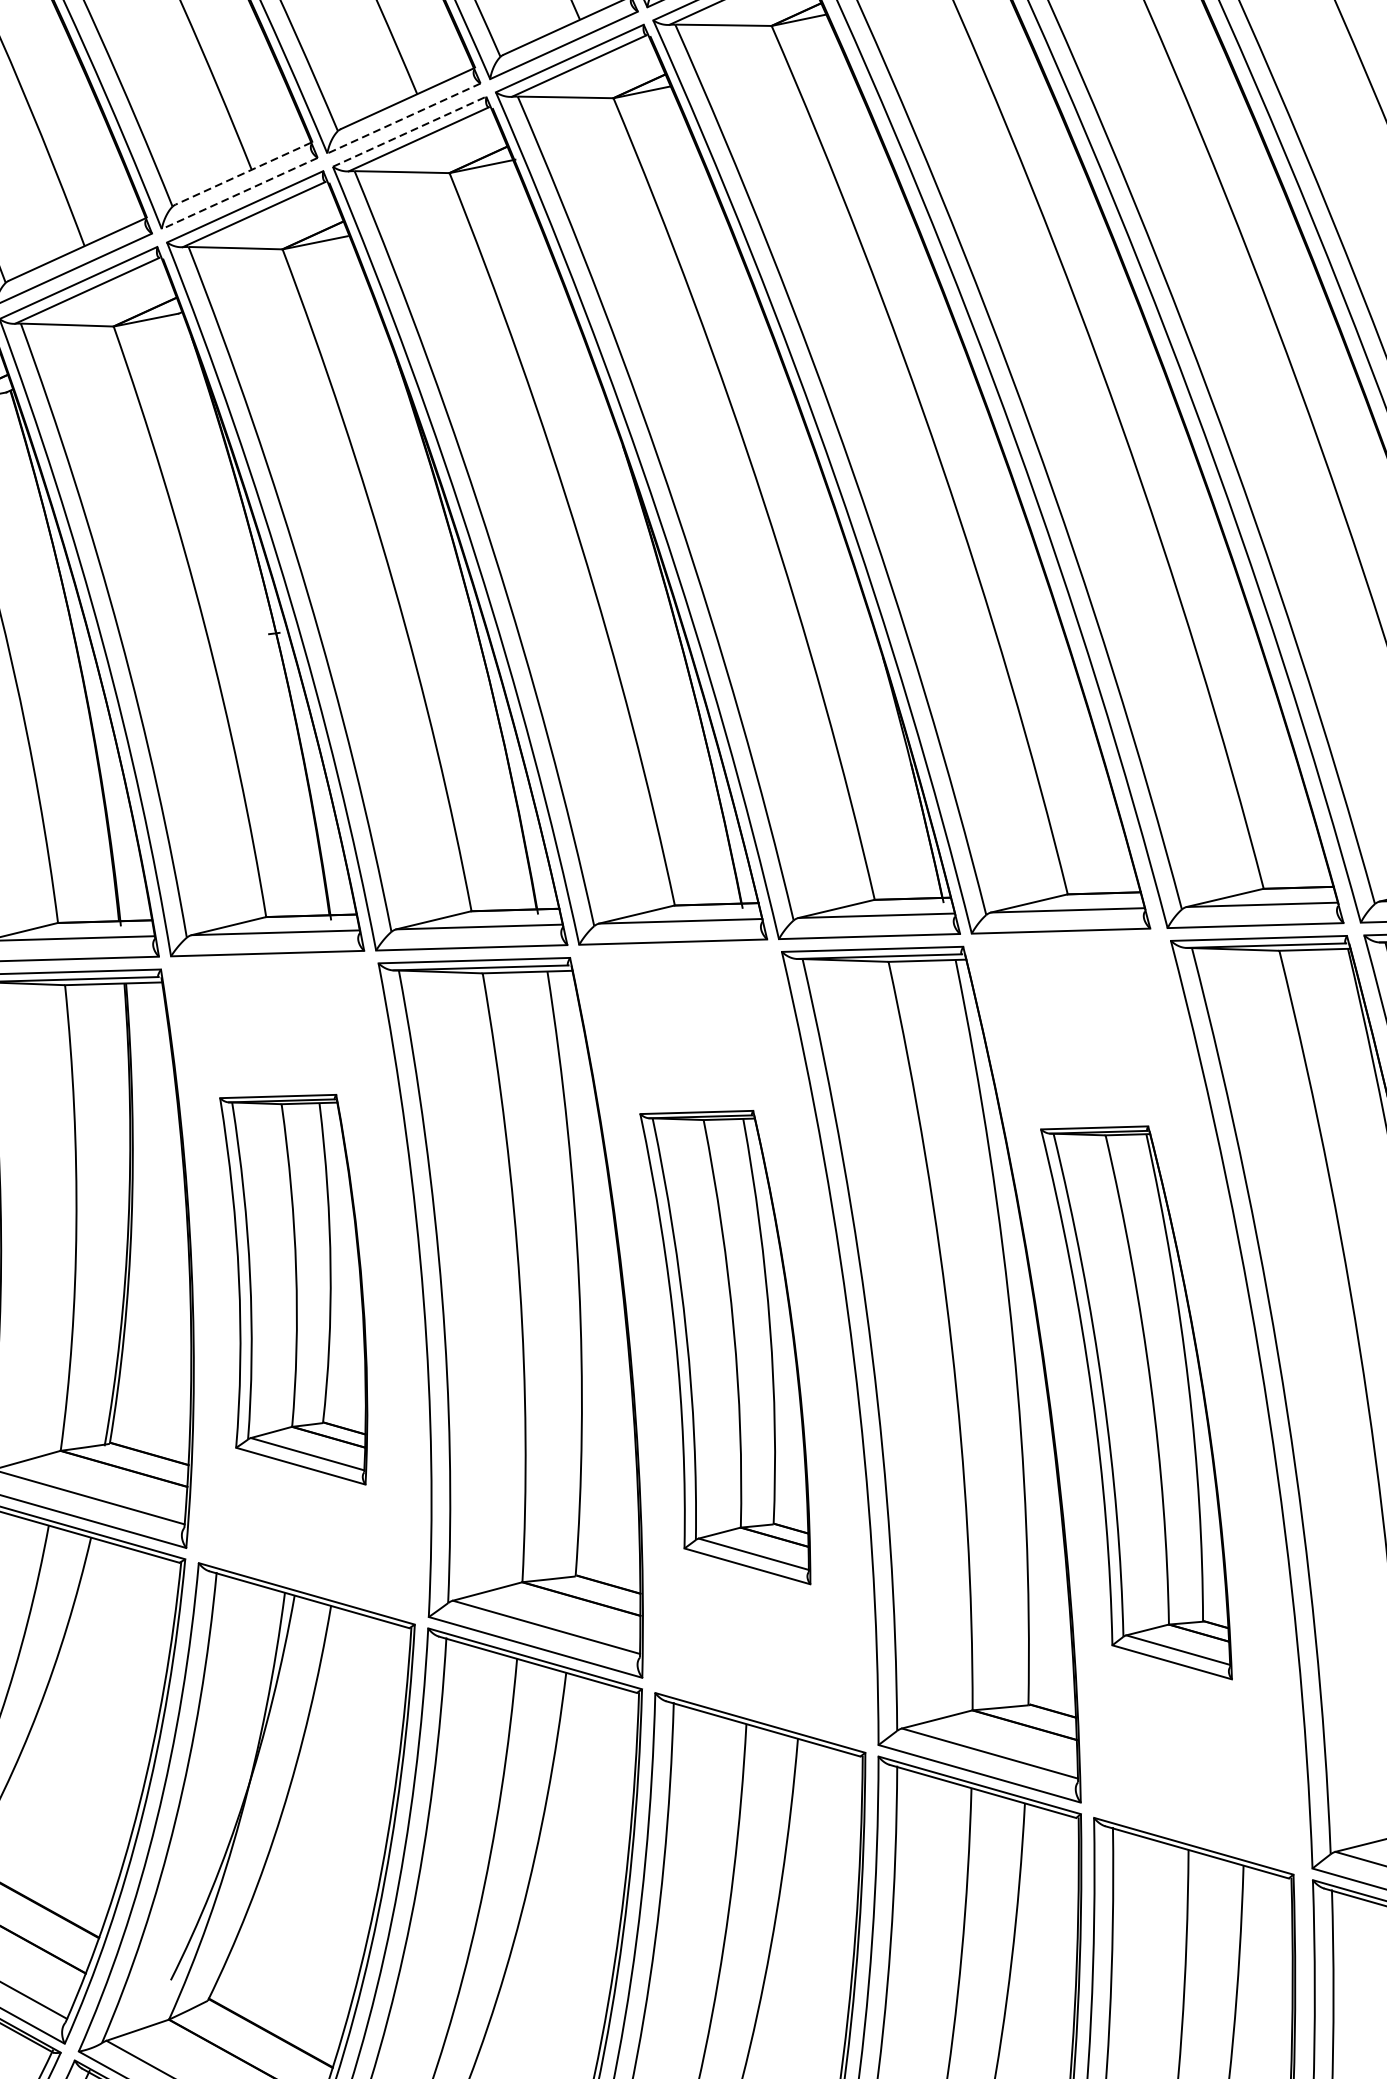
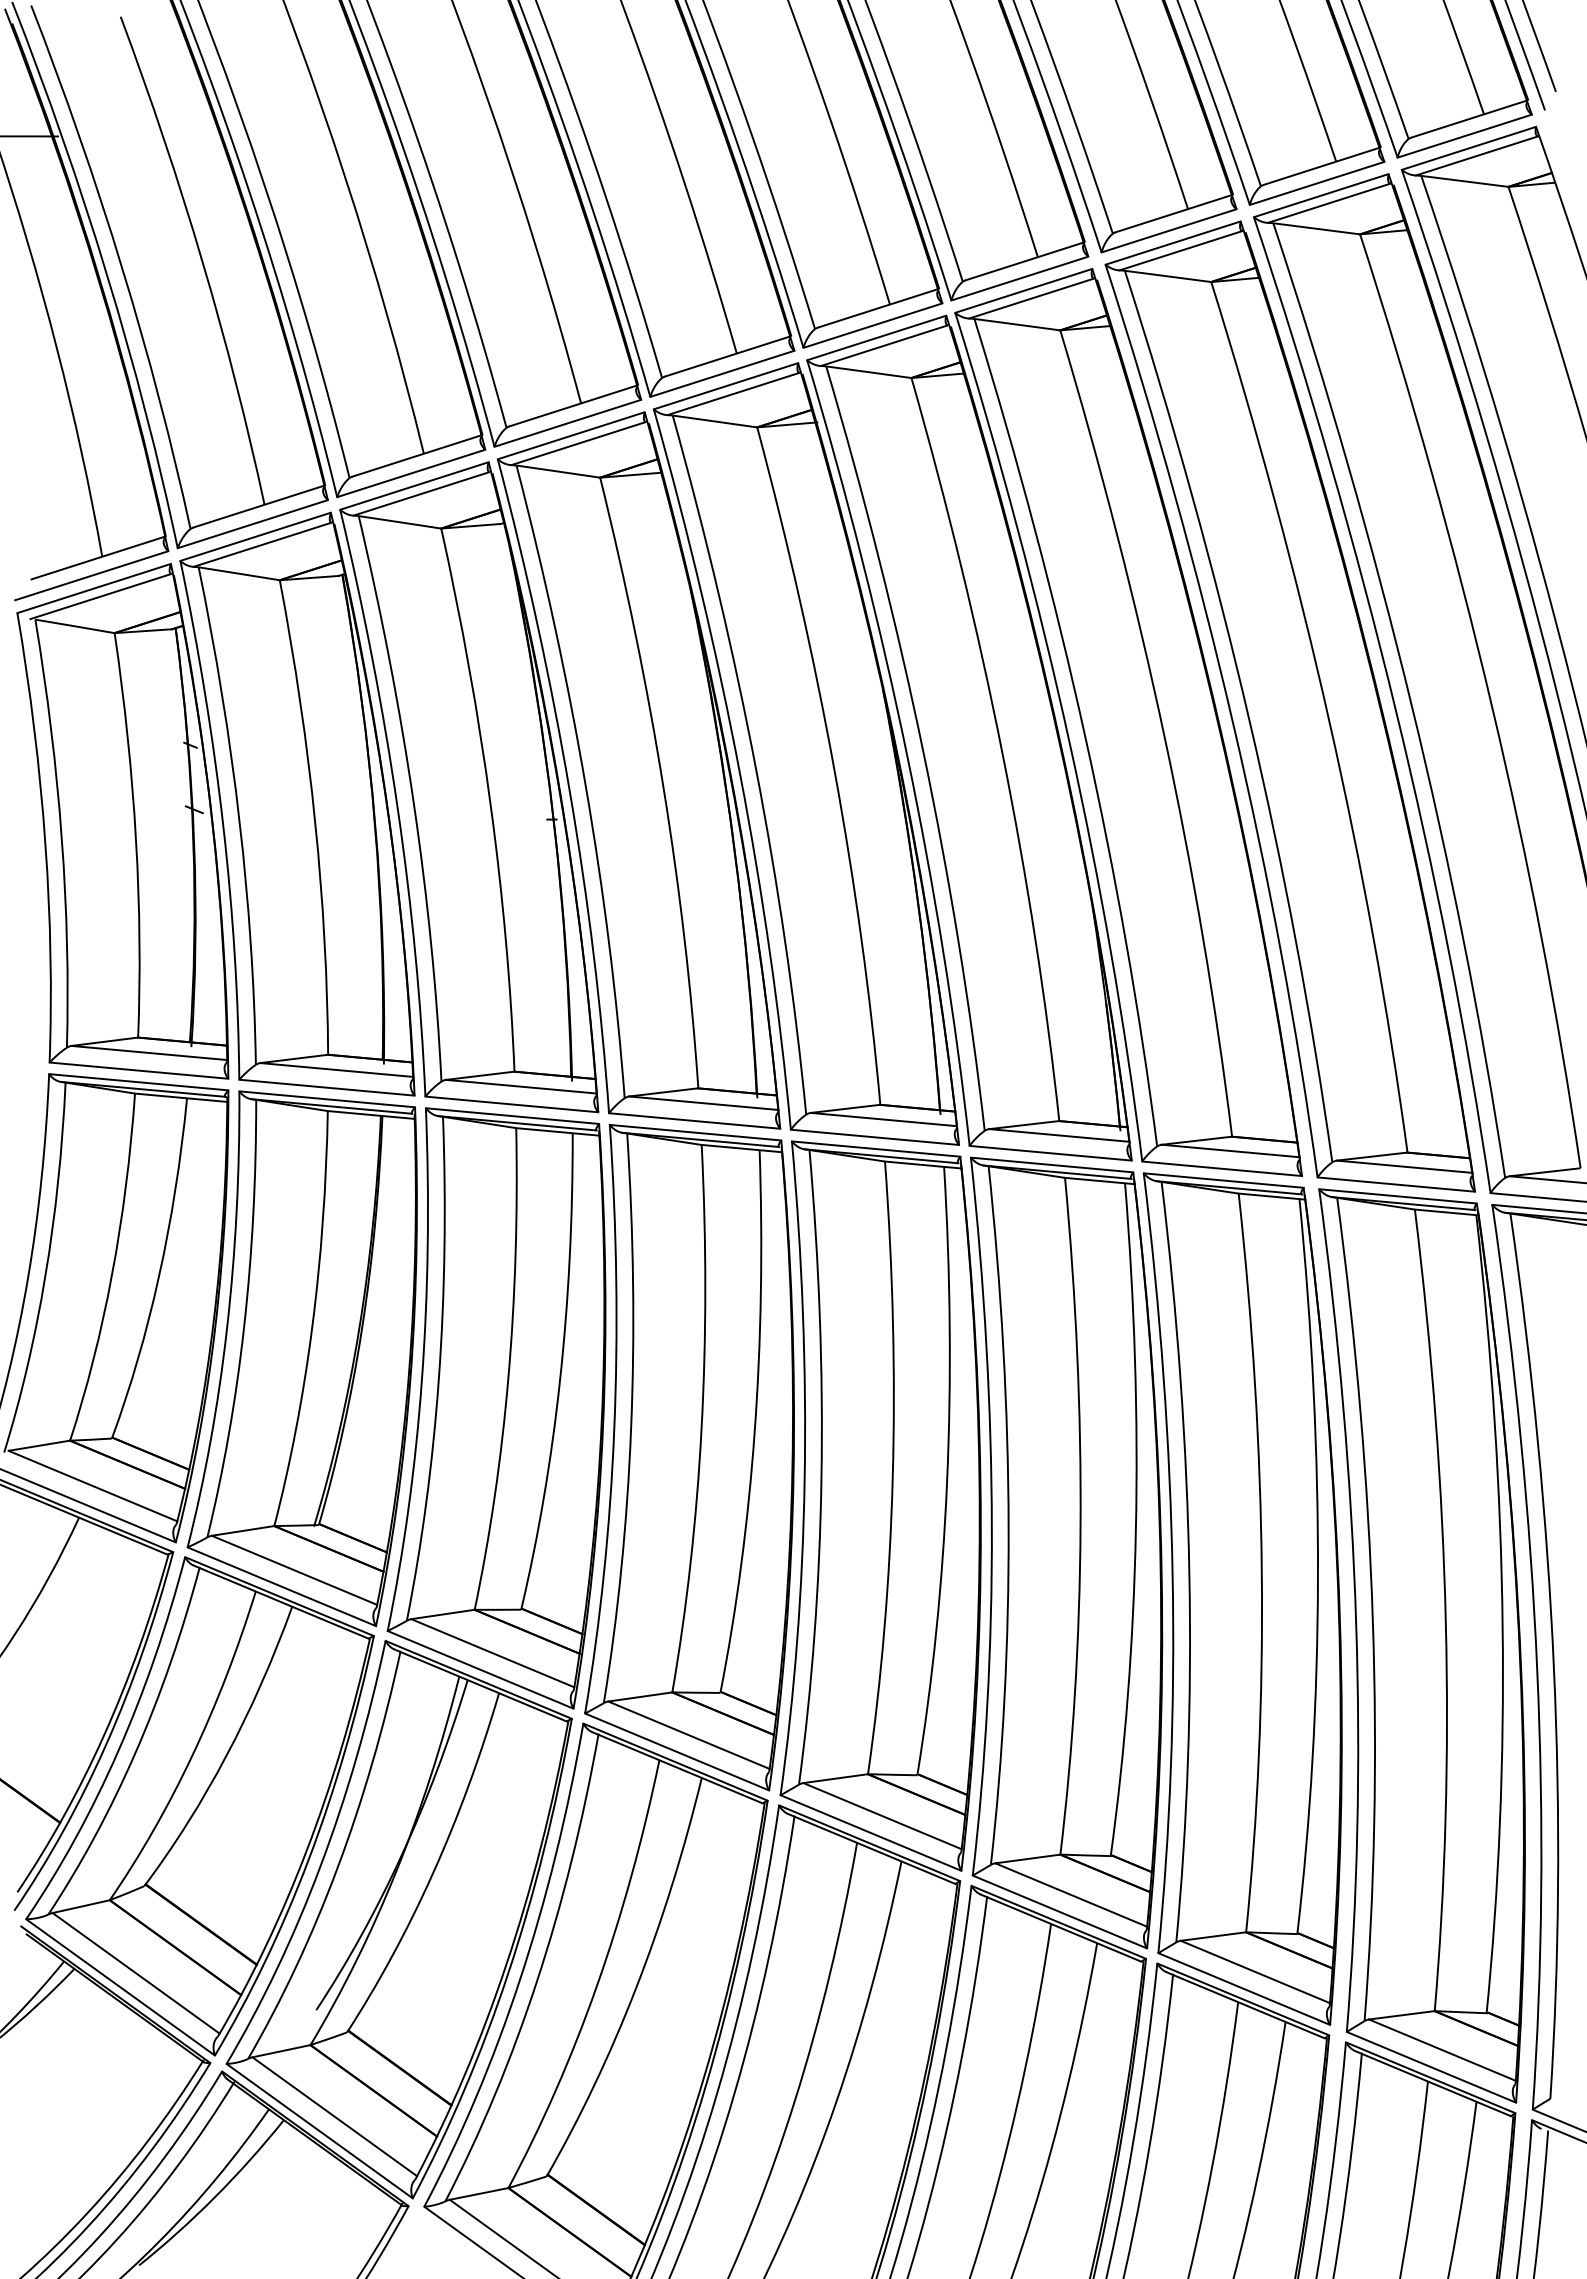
line: (404, 118) -> (722, 373), dashed -> solid
line: (410, 131) -> (726, 386), dashed -> solid
line: (243, 173) -> (573, 405), dashed -> solid
line: (239, 193) -> (567, 423), dashed -> solid
part: (290, 1291) -> (496, 1408), size x1.67
part: (727, 1348) -> (880, 1505), size x1.67
part: (1140, 1403) -> (1242, 1598), size x1.67

